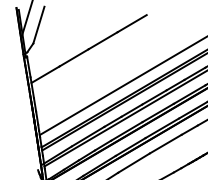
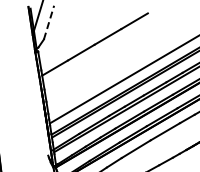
line: (39, 25) -> (49, 22), solid -> dashed

